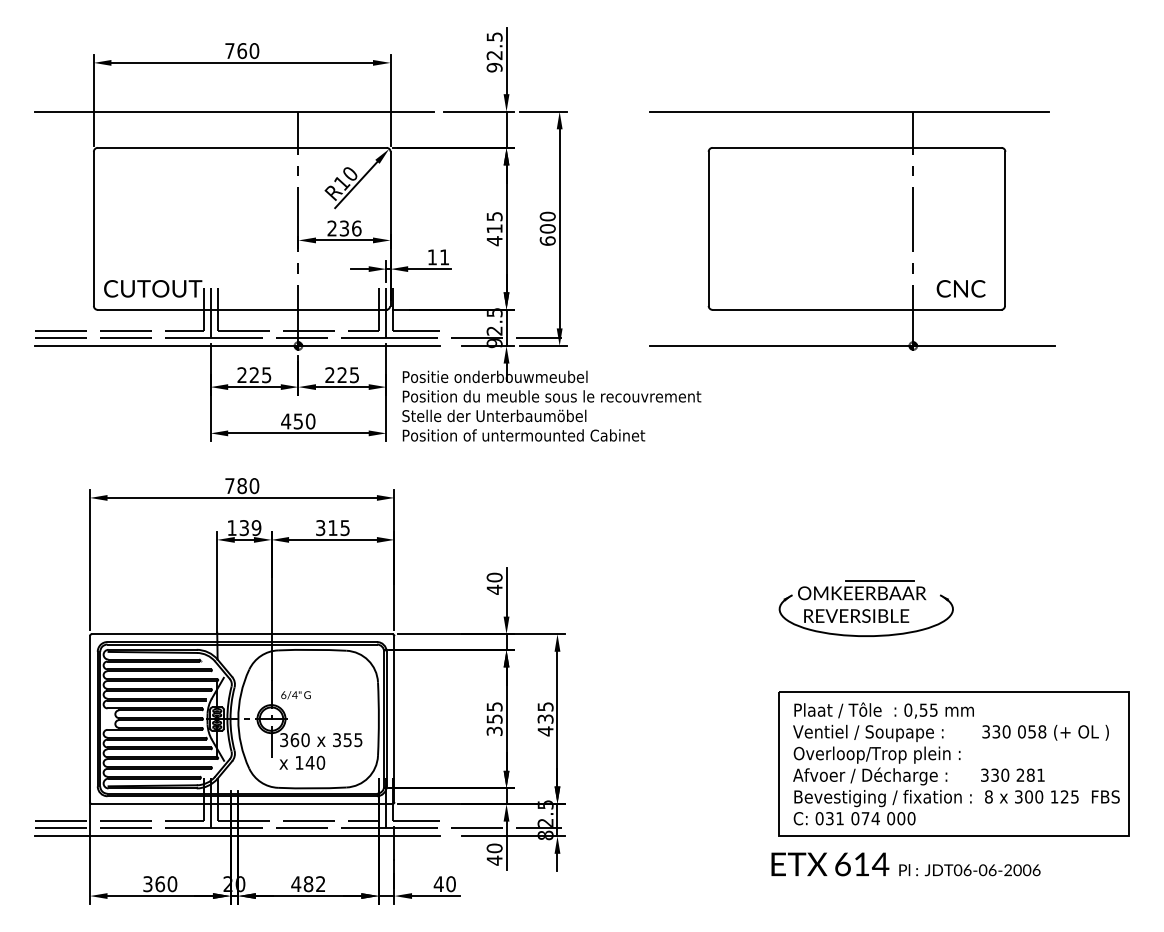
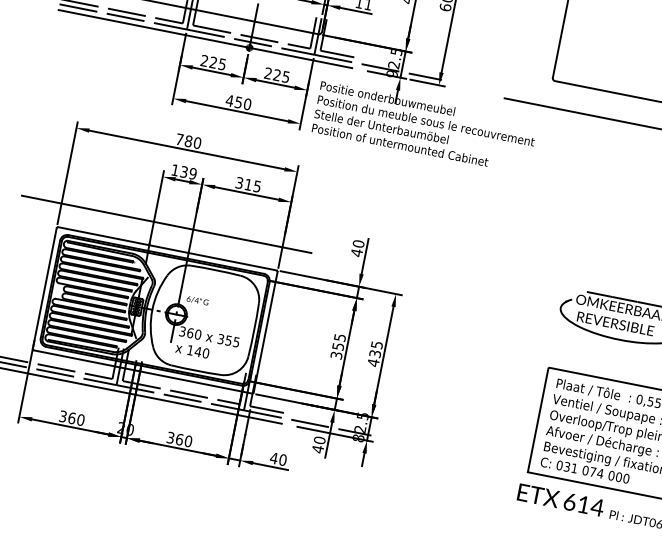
line: (827, 581) -> (599, 294), added
line: (234, 602) -> (166, 224), added
text: (308, 884) -> (179, 439), 482 -> 360

